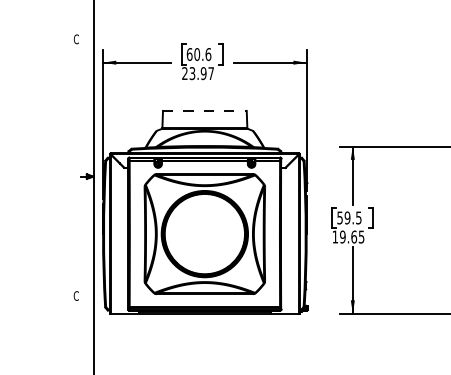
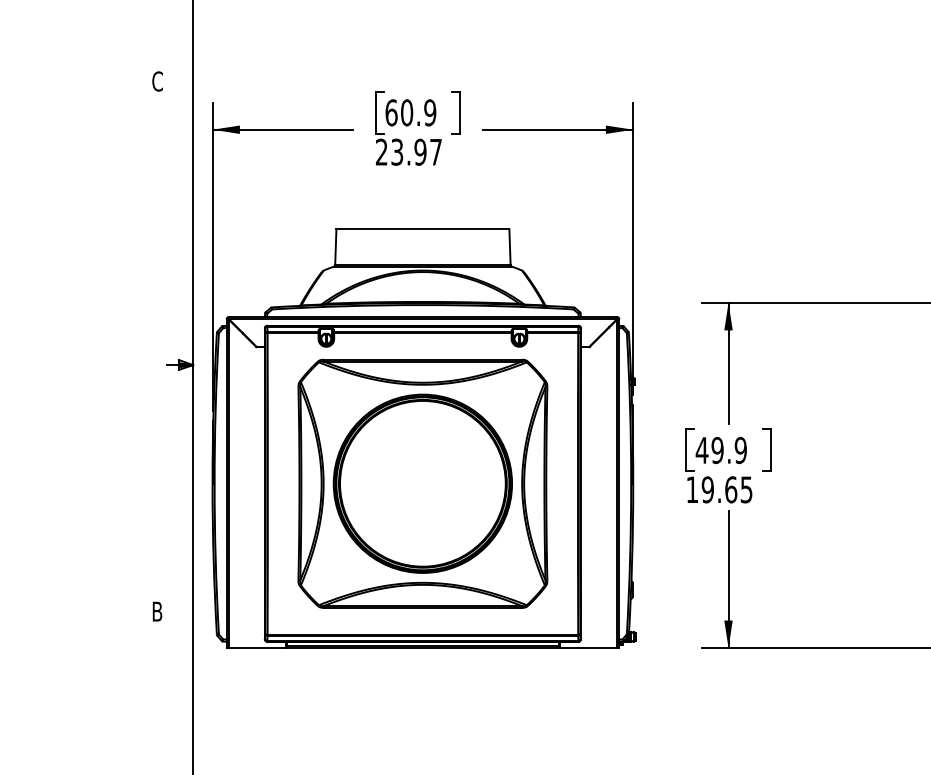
text: (208, 54) -> (430, 112), 60.6 -> 60.9
line: (204, 110) -> (422, 228), dashed -> solid
text: (349, 217) -> (721, 449), 59.5 -> 49.9
text: (75, 295) -> (155, 610), C -> B

